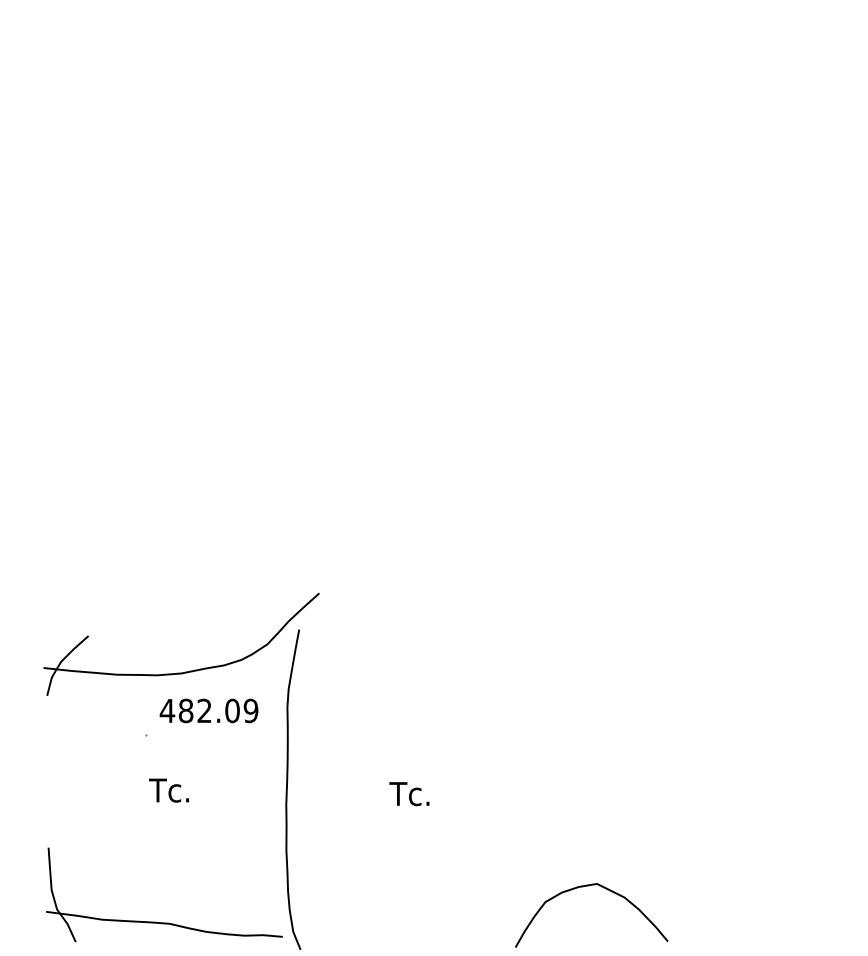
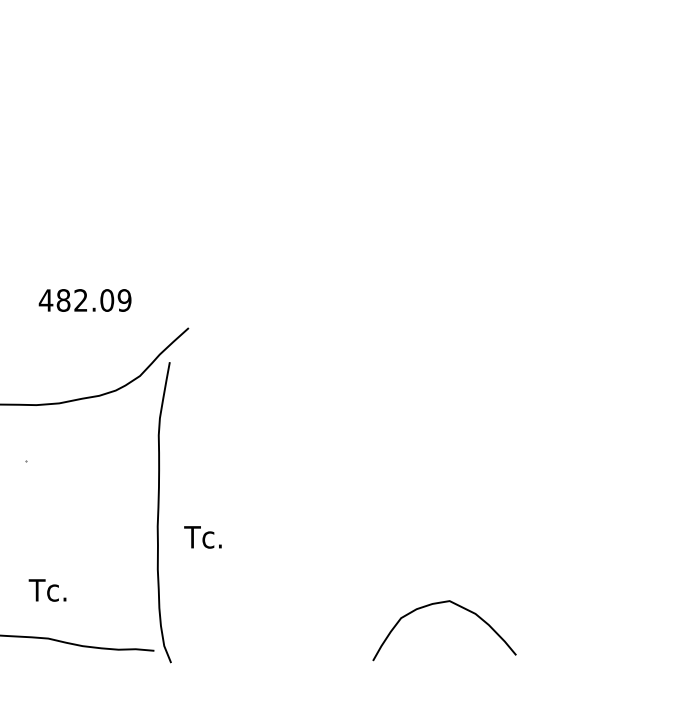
text: (208, 710) -> (84, 300), moved
text: (168, 790) -> (47, 590), moved
text: (409, 794) -> (202, 537), moved

